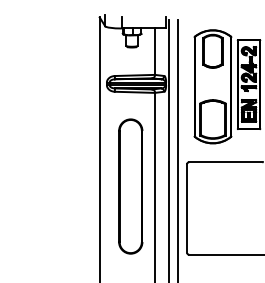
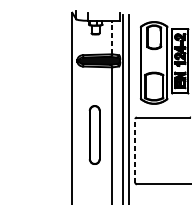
line: (155, 51) -> (112, 37), solid -> dashed
part: (130, 186) -> (94, 135), size x0.6
line: (186, 208) -> (135, 150), solid -> dashed

